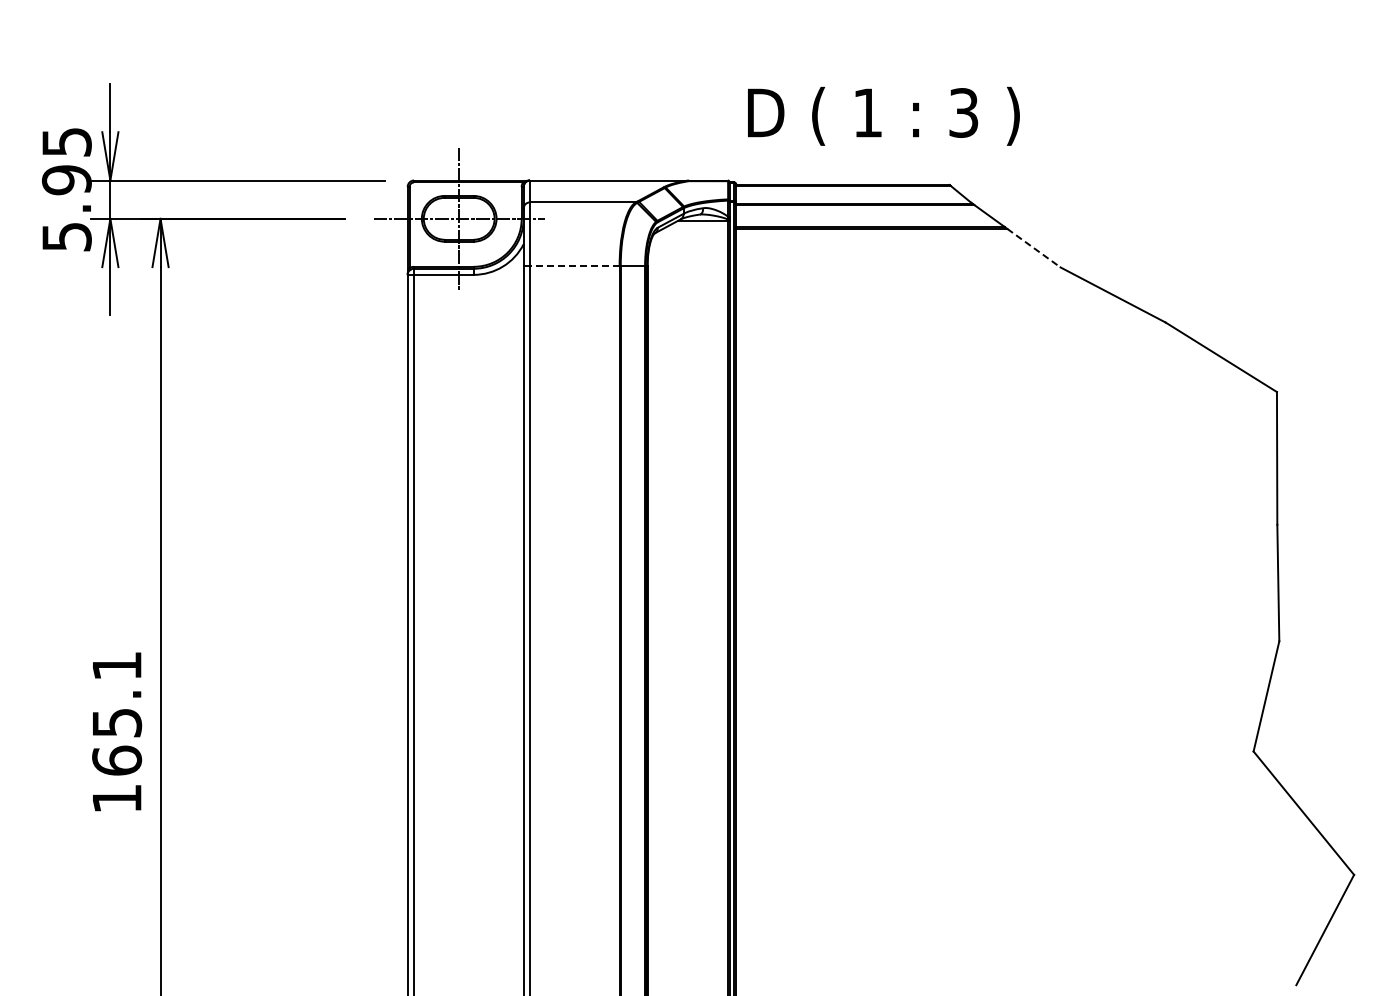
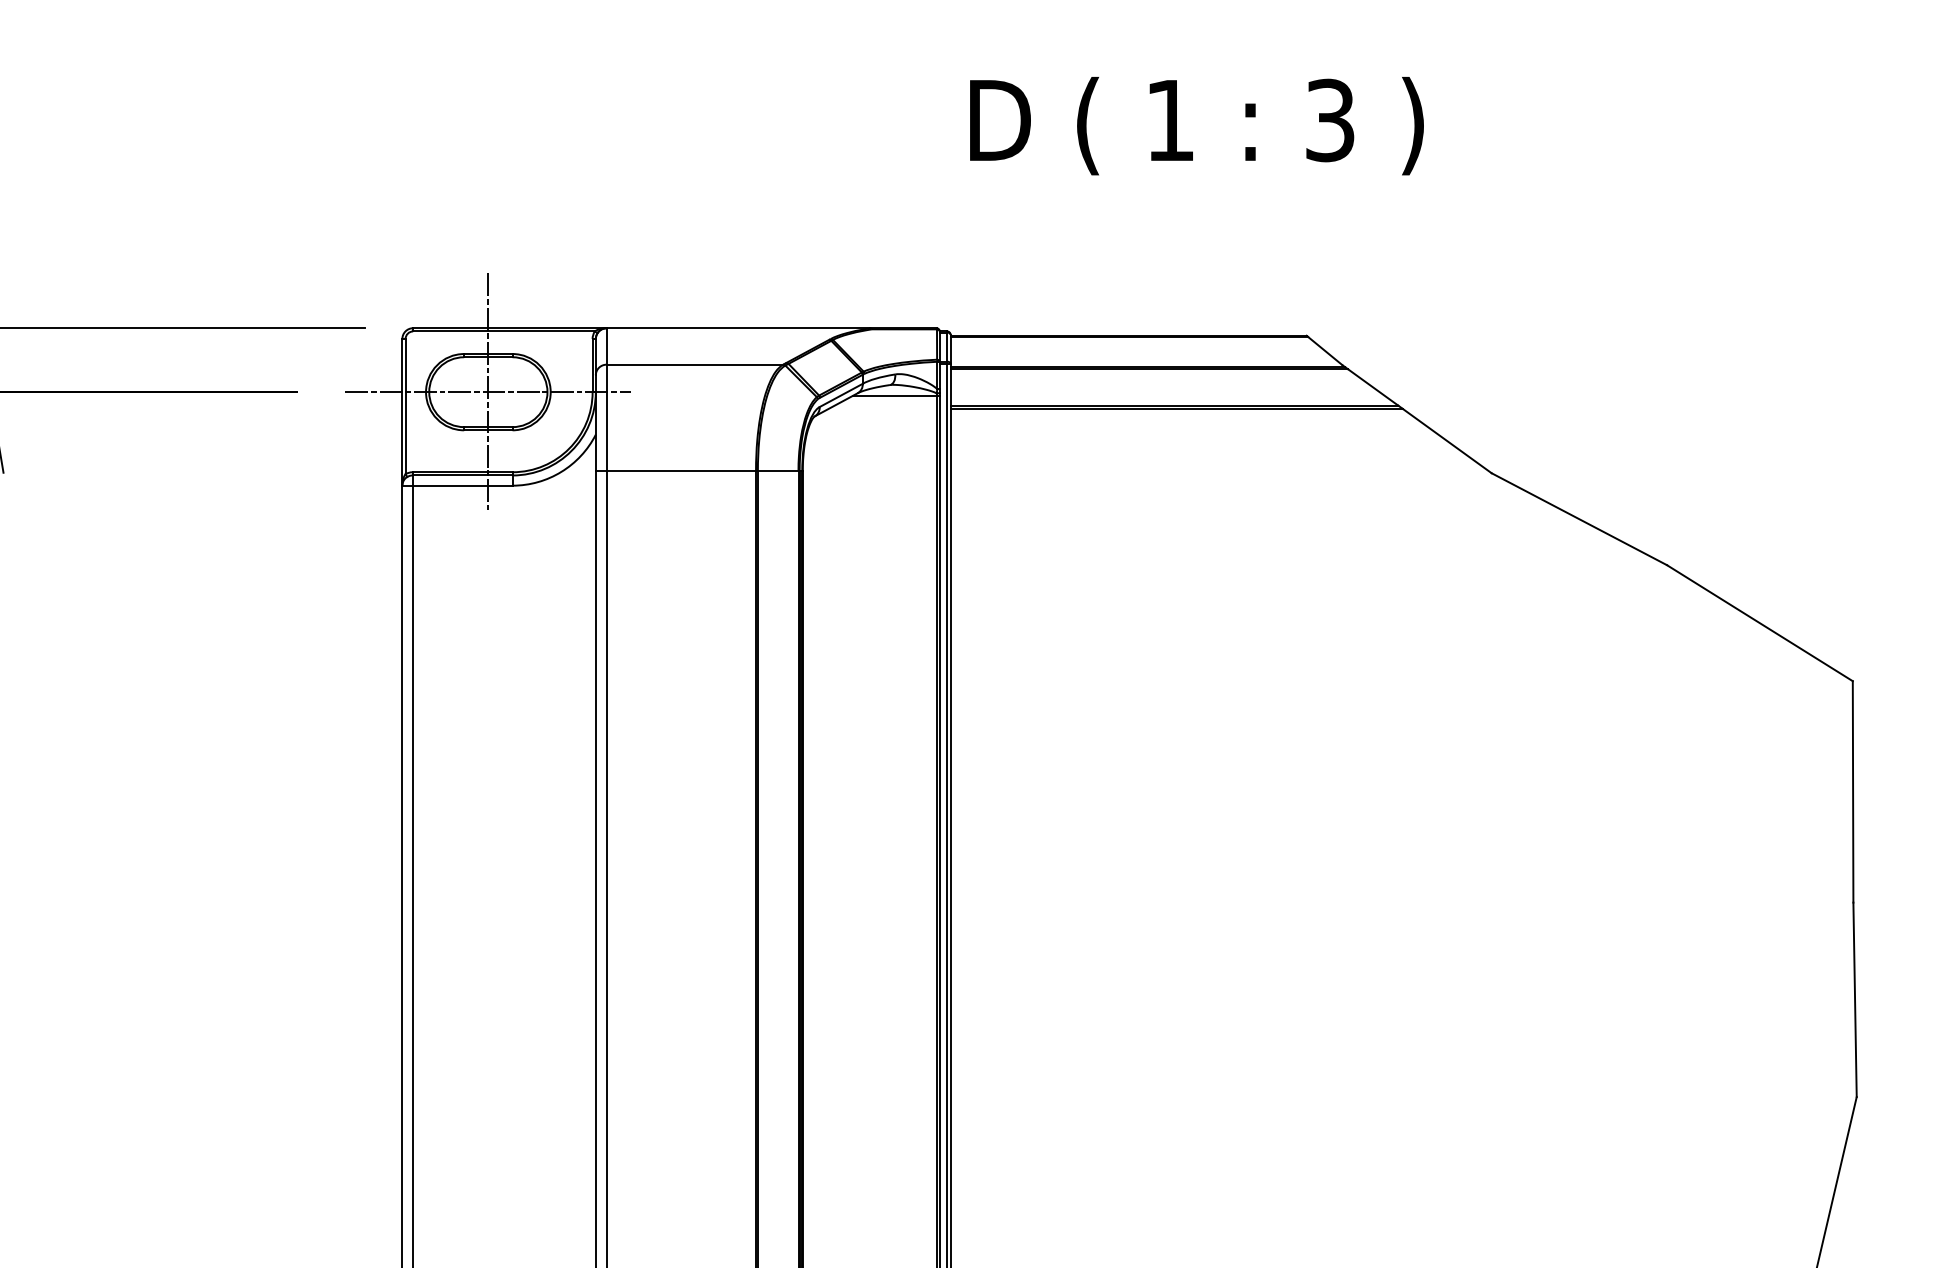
text: (883, 115) -> (1196, 124), moved
line: (1033, 248) -> (1446, 441), dashed -> solid
line: (574, 265) -> (680, 470), dashed -> solid

